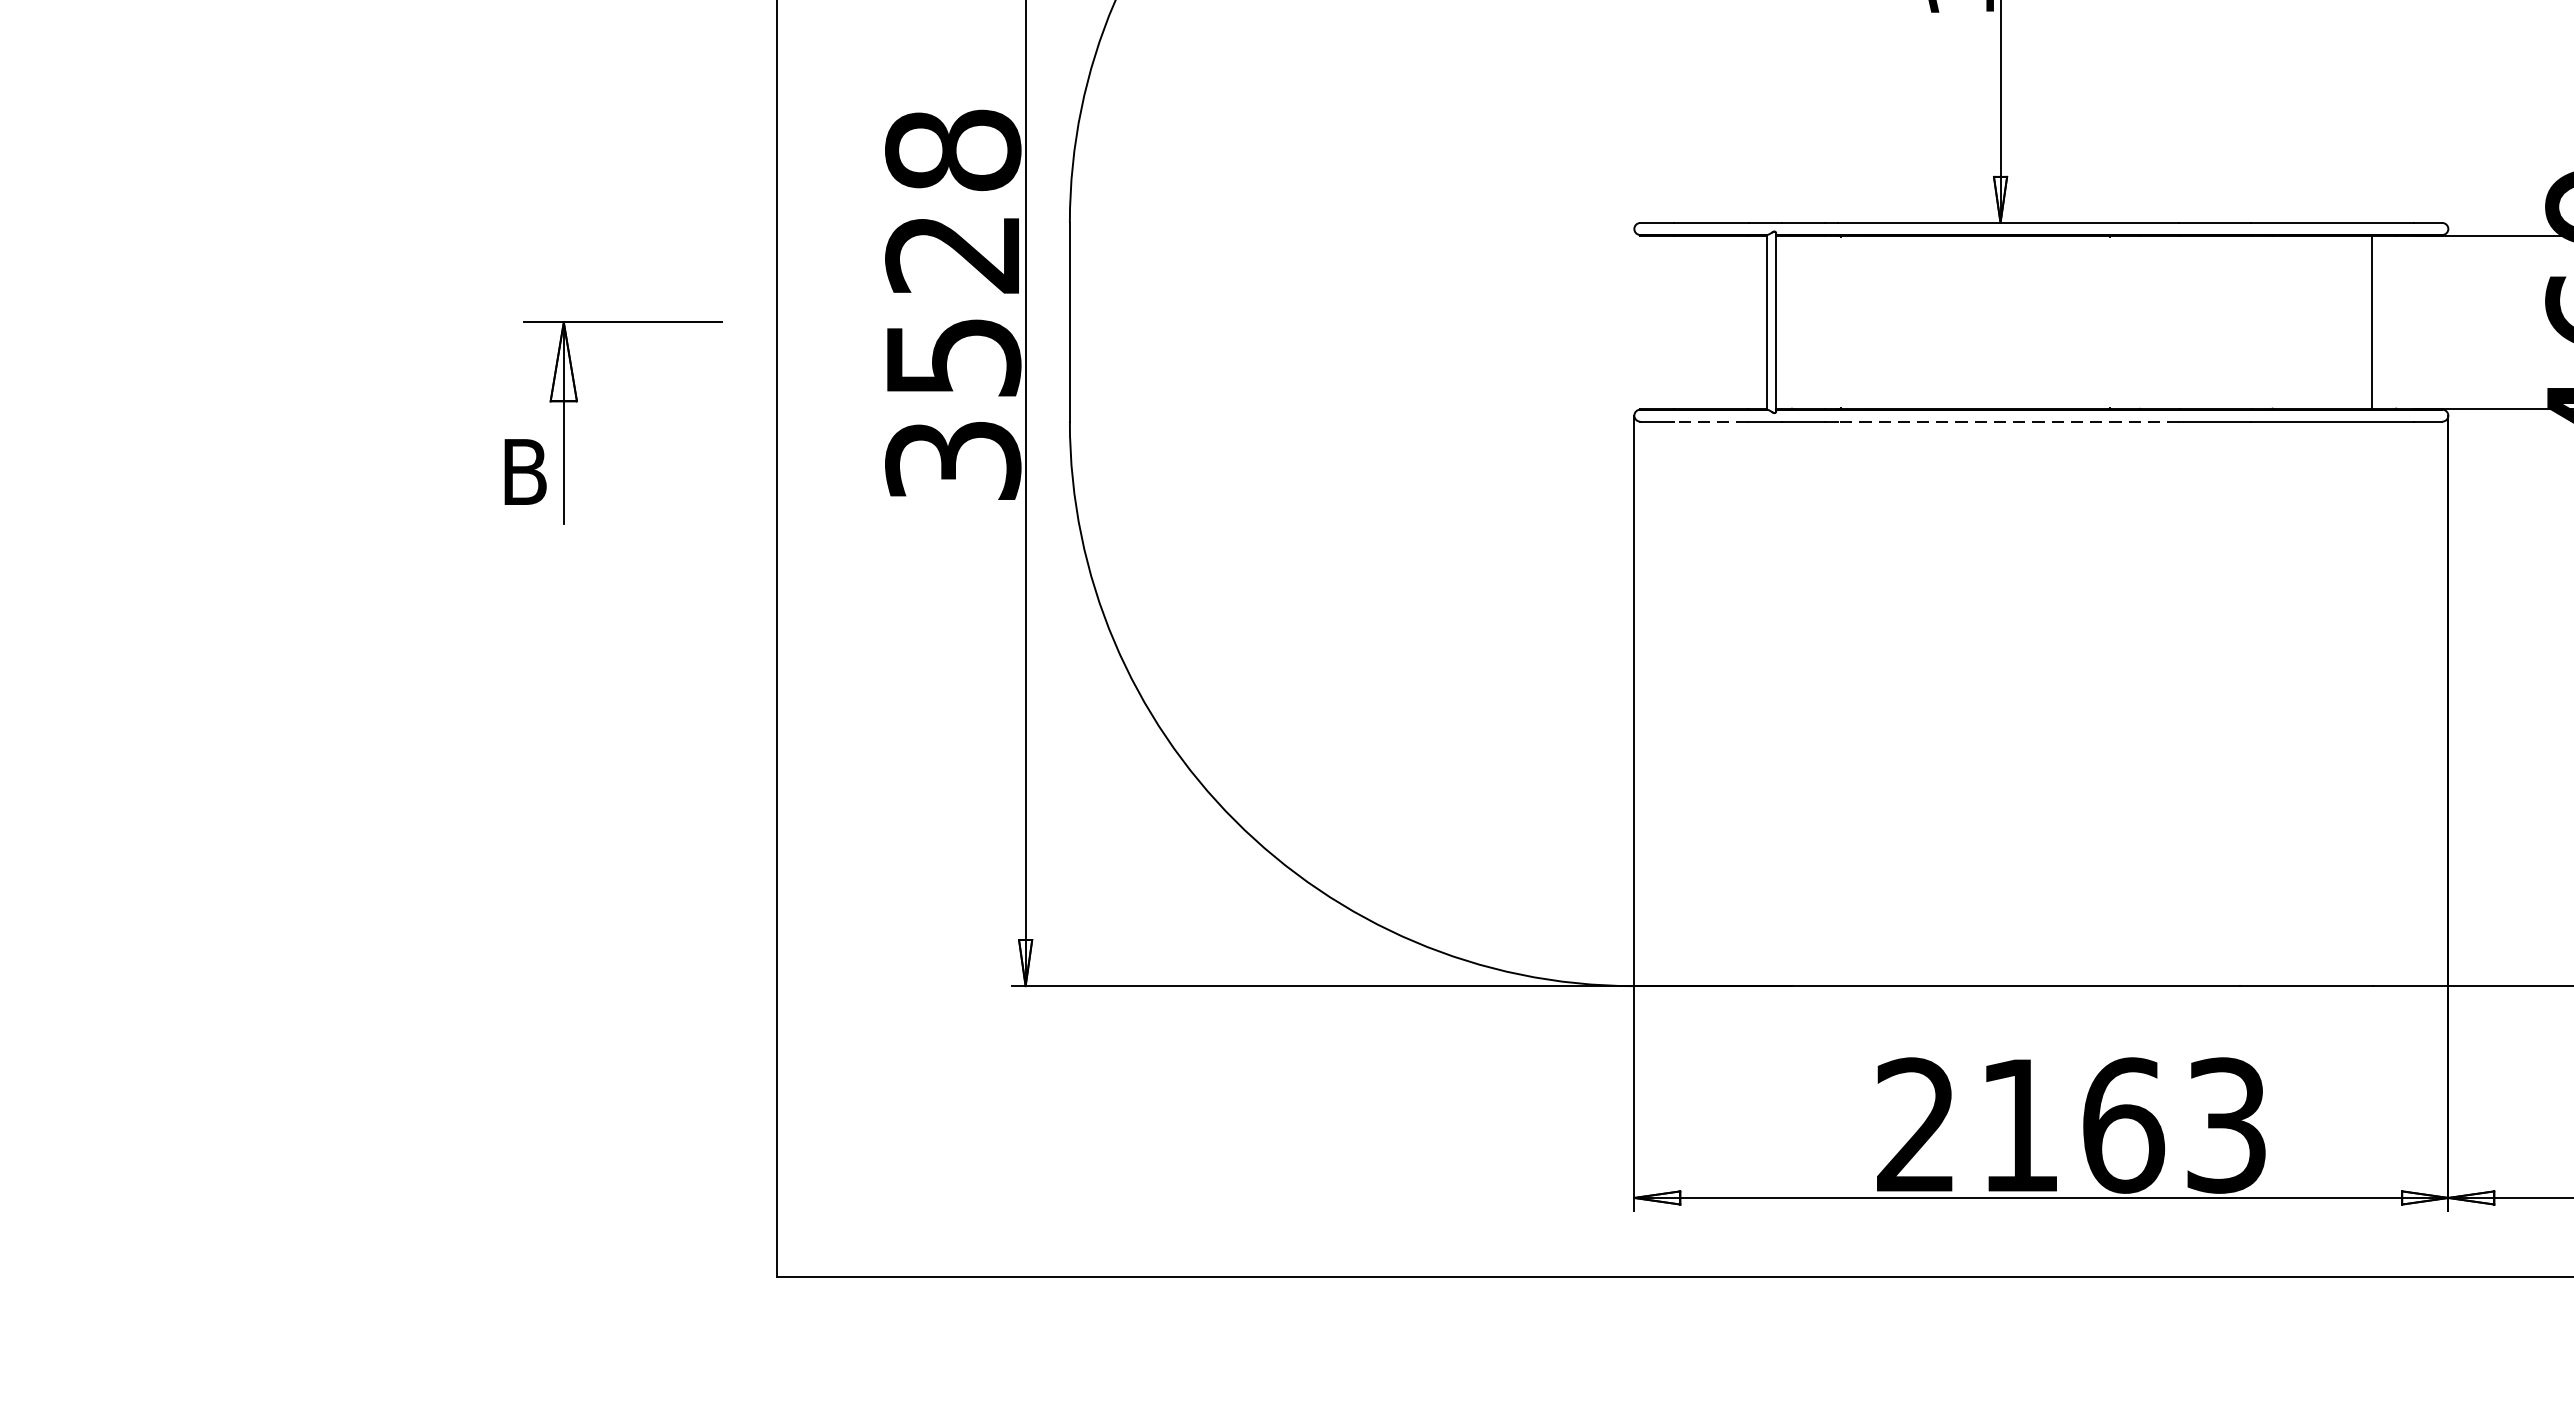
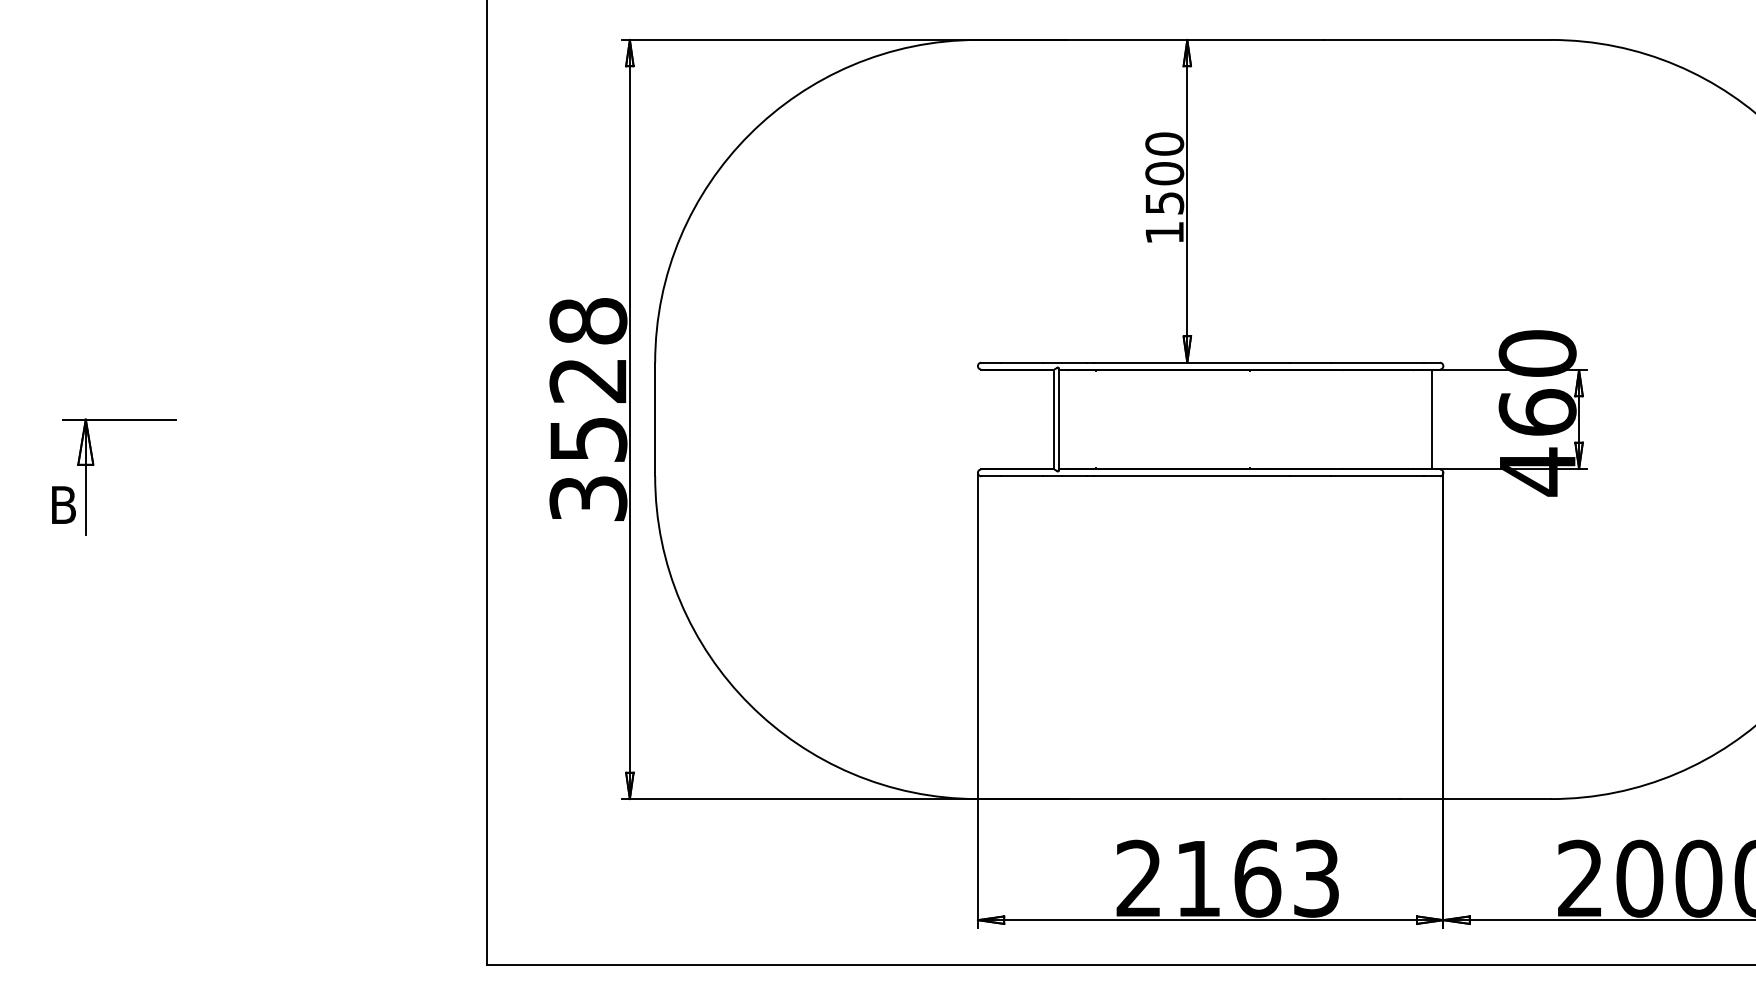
line: (2371, 322) -> (1431, 419), moved
part: (579, 402) -> (94, 465), moved
line: (1710, 422) -> (1021, 476), dashed -> solid
line: (2009, 422) -> (1192, 476), dashed -> solid

